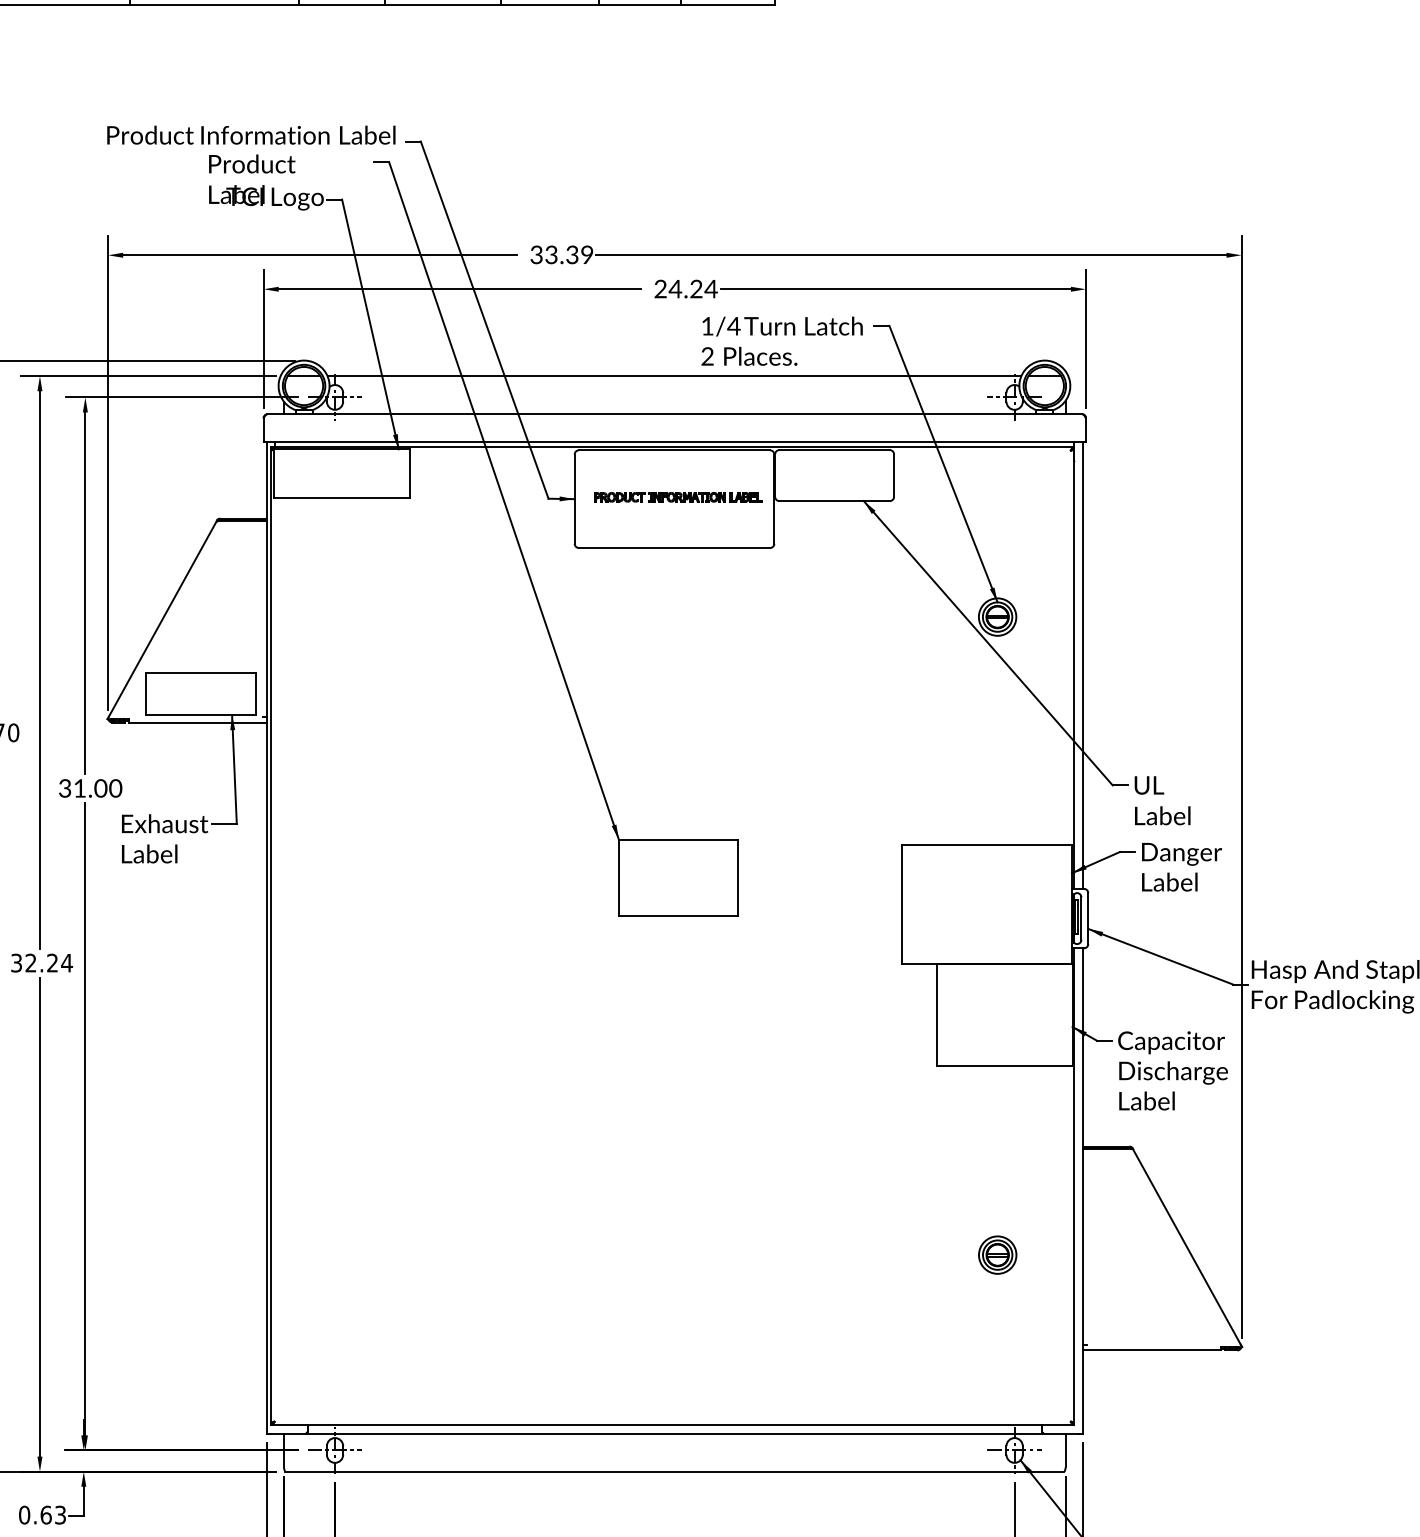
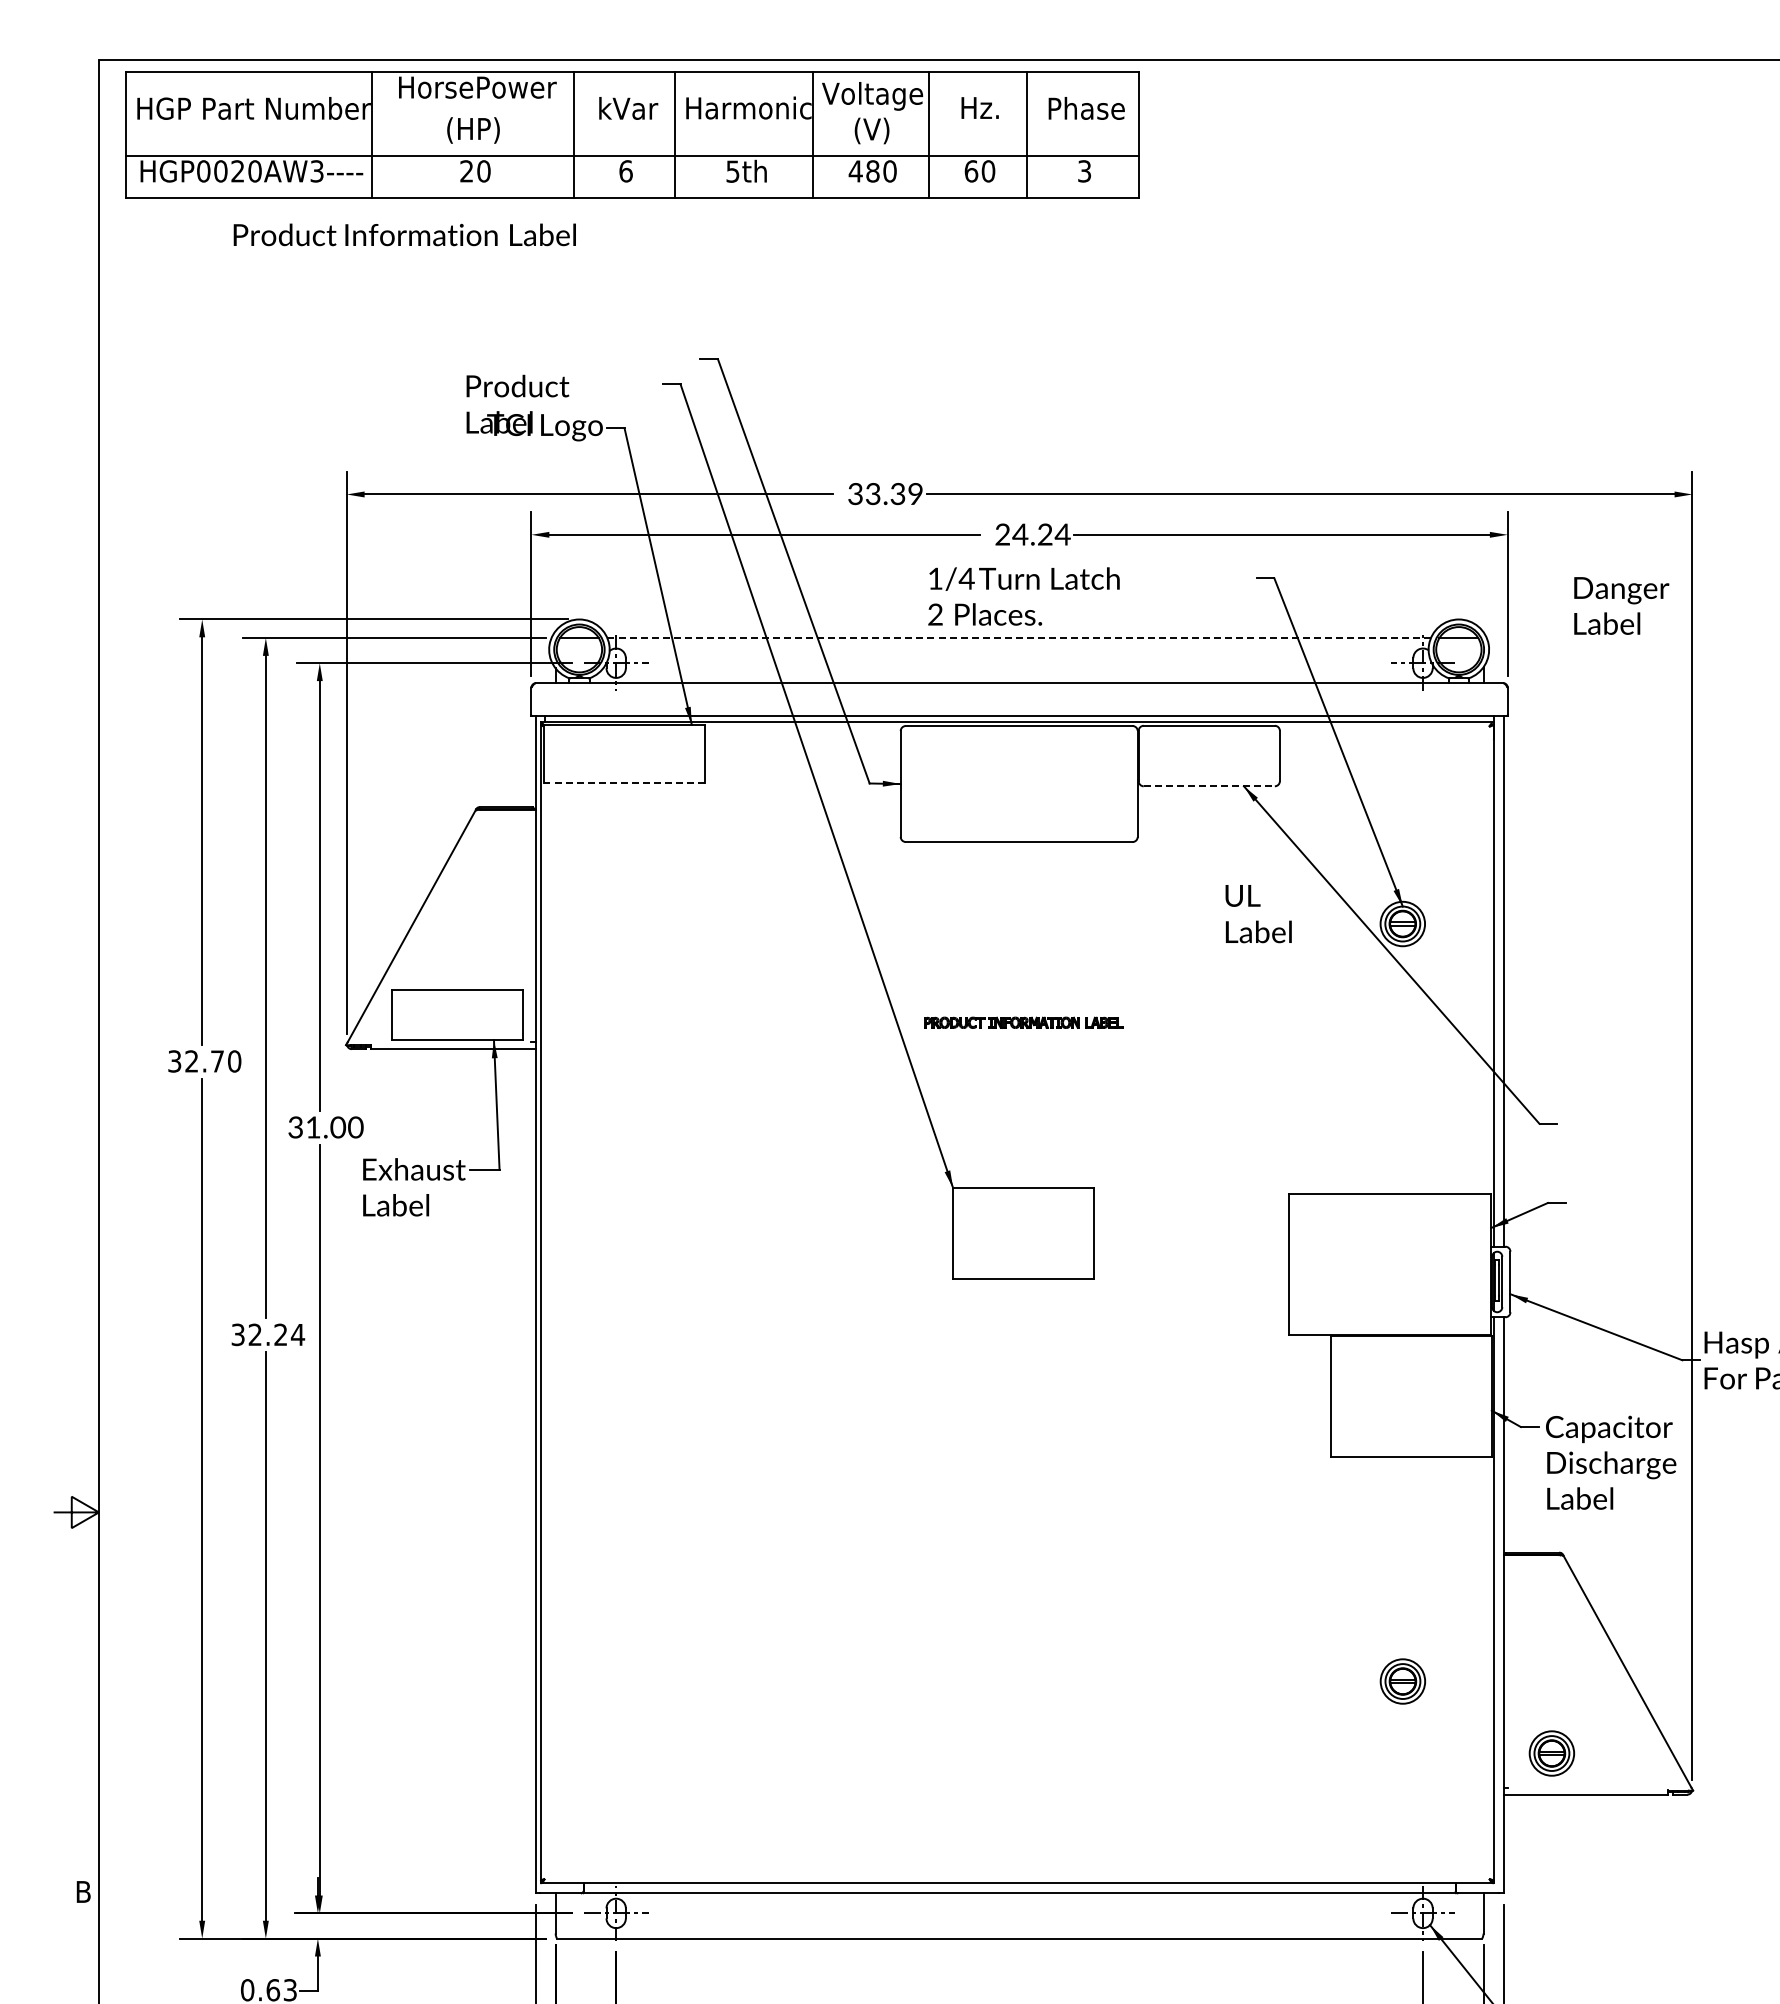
text: (251, 134) -> (404, 234), moved
text: (781, 341) -> (1023, 596), moved
line: (674, 376) -> (1019, 638), solid -> dashed
line: (342, 497) -> (624, 782), solid -> dashed
part: (678, 497) -> (1023, 1022), moved
line: (834, 501) -> (1209, 786), solid -> dashed
text: (1162, 801) -> (1258, 914), moved
text: (1181, 866) -> (1621, 605), moved
part: (1122, 1315) -> (1551, 1753), added

